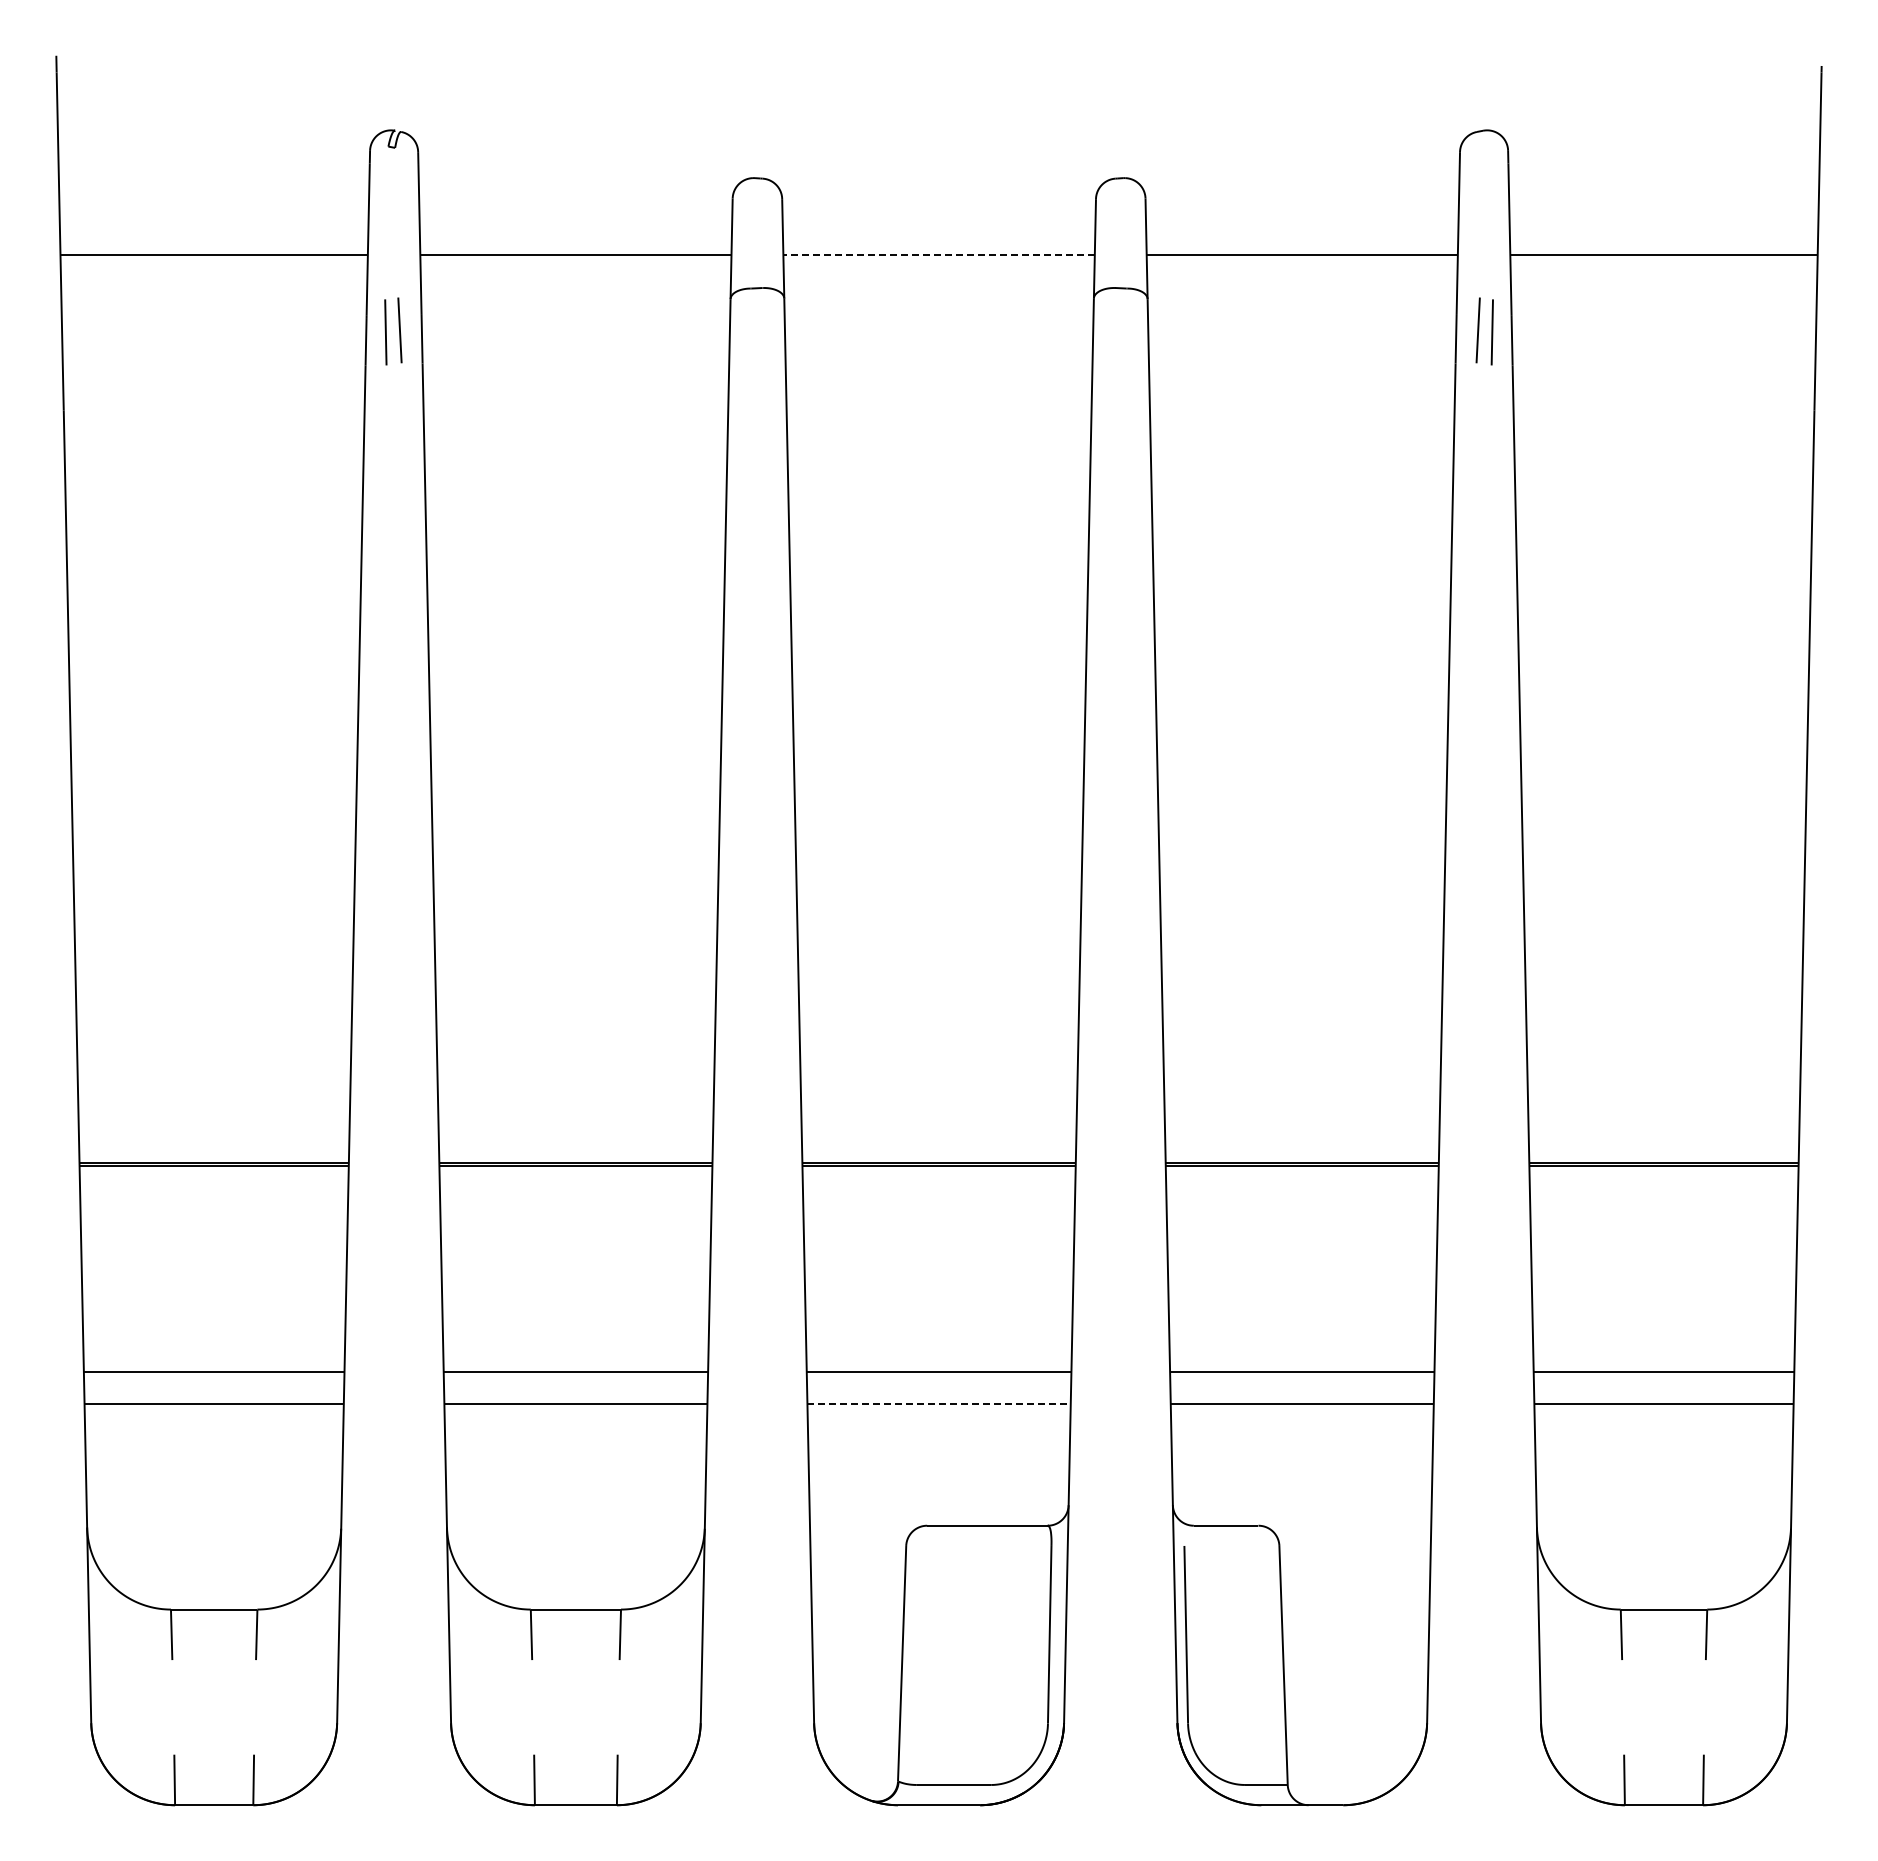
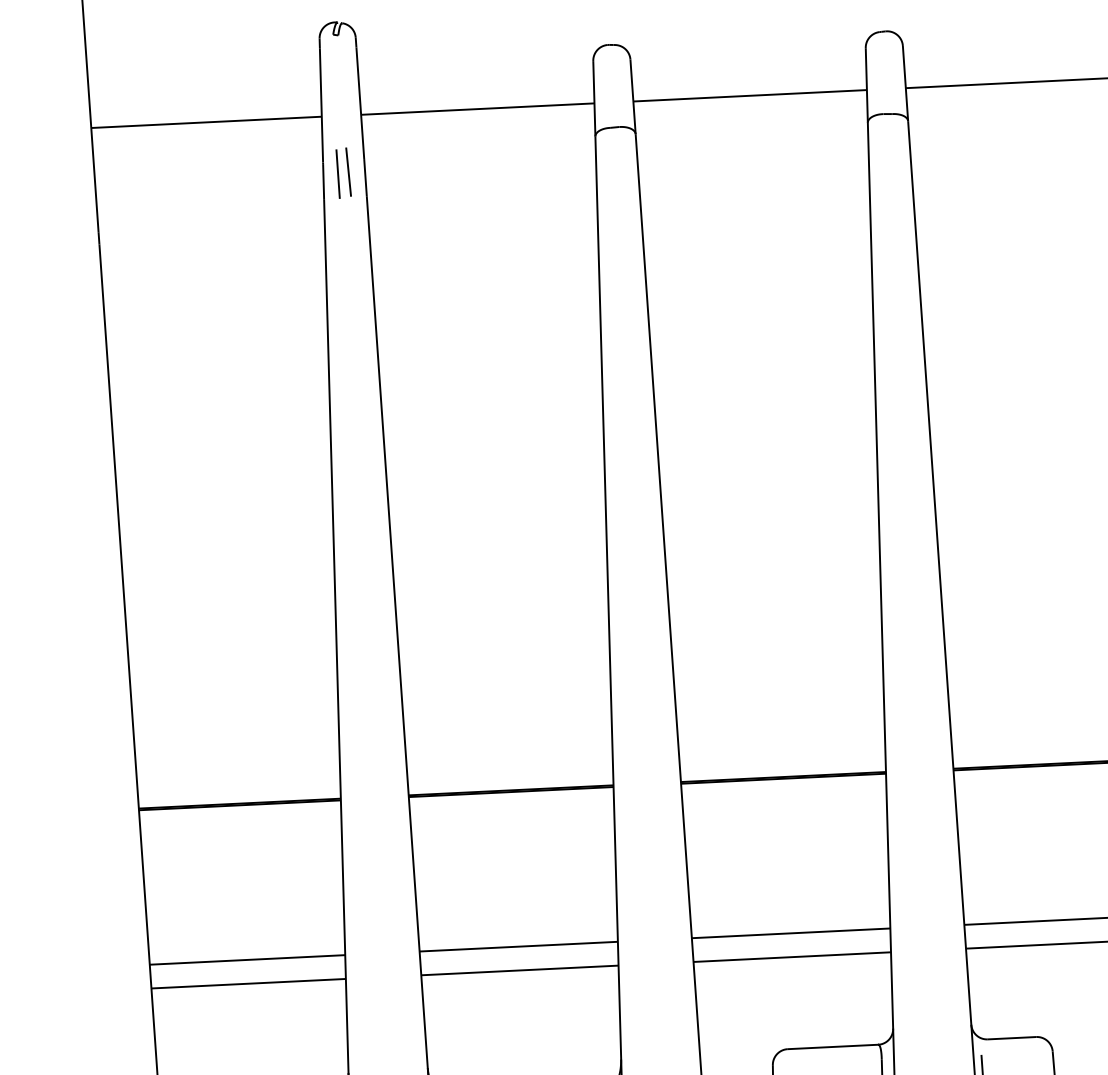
line: (939, 254) -> (750, 95), dashed -> solid
line: (939, 1403) -> (792, 957), dashed -> solid

